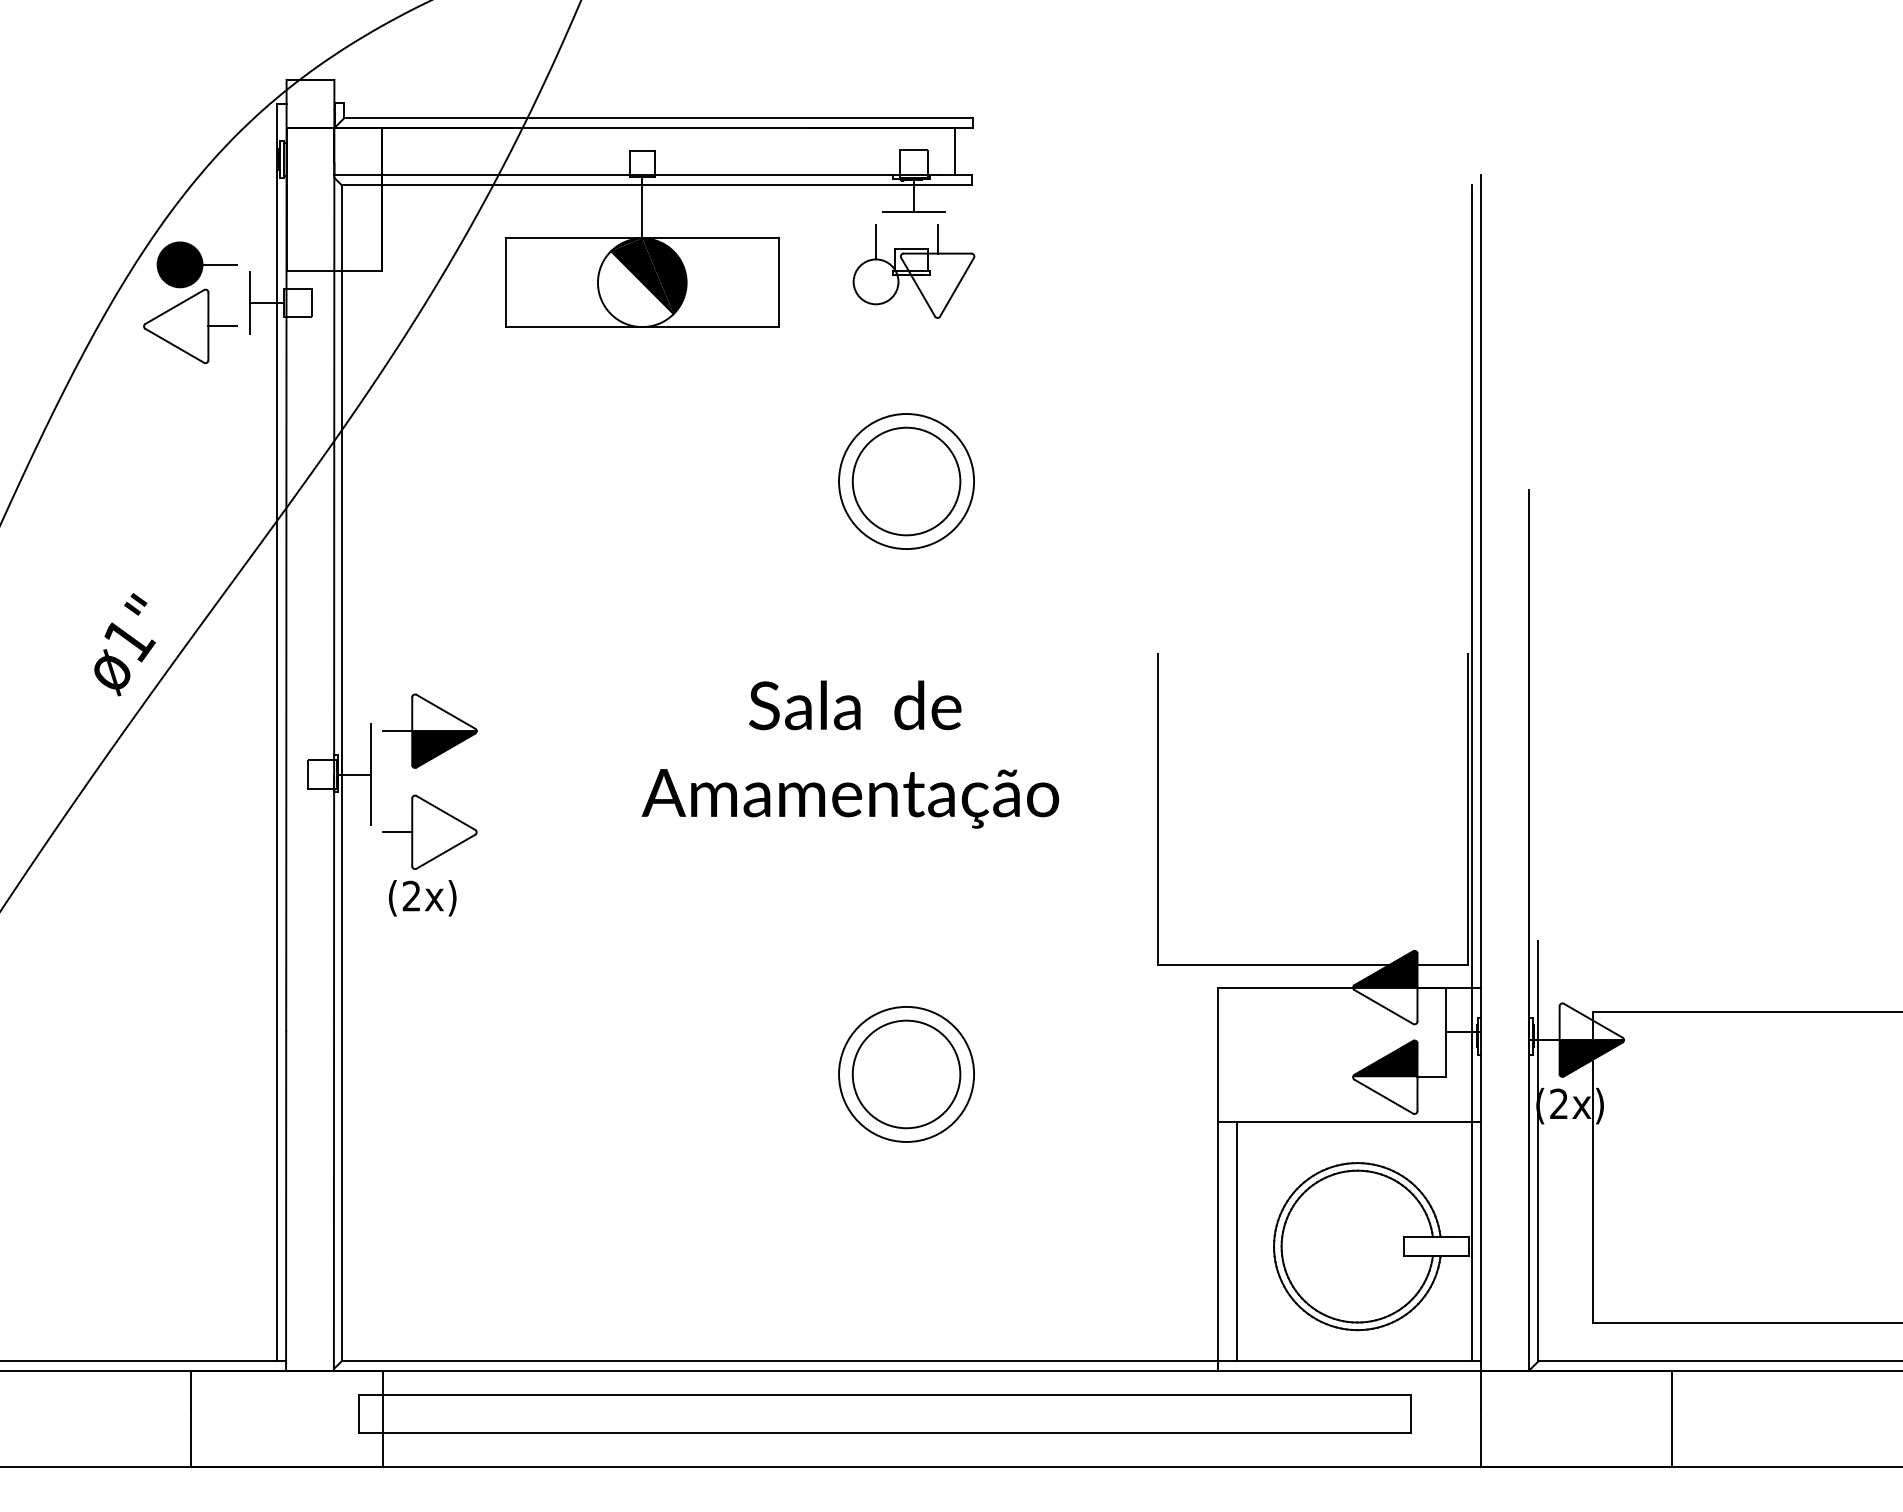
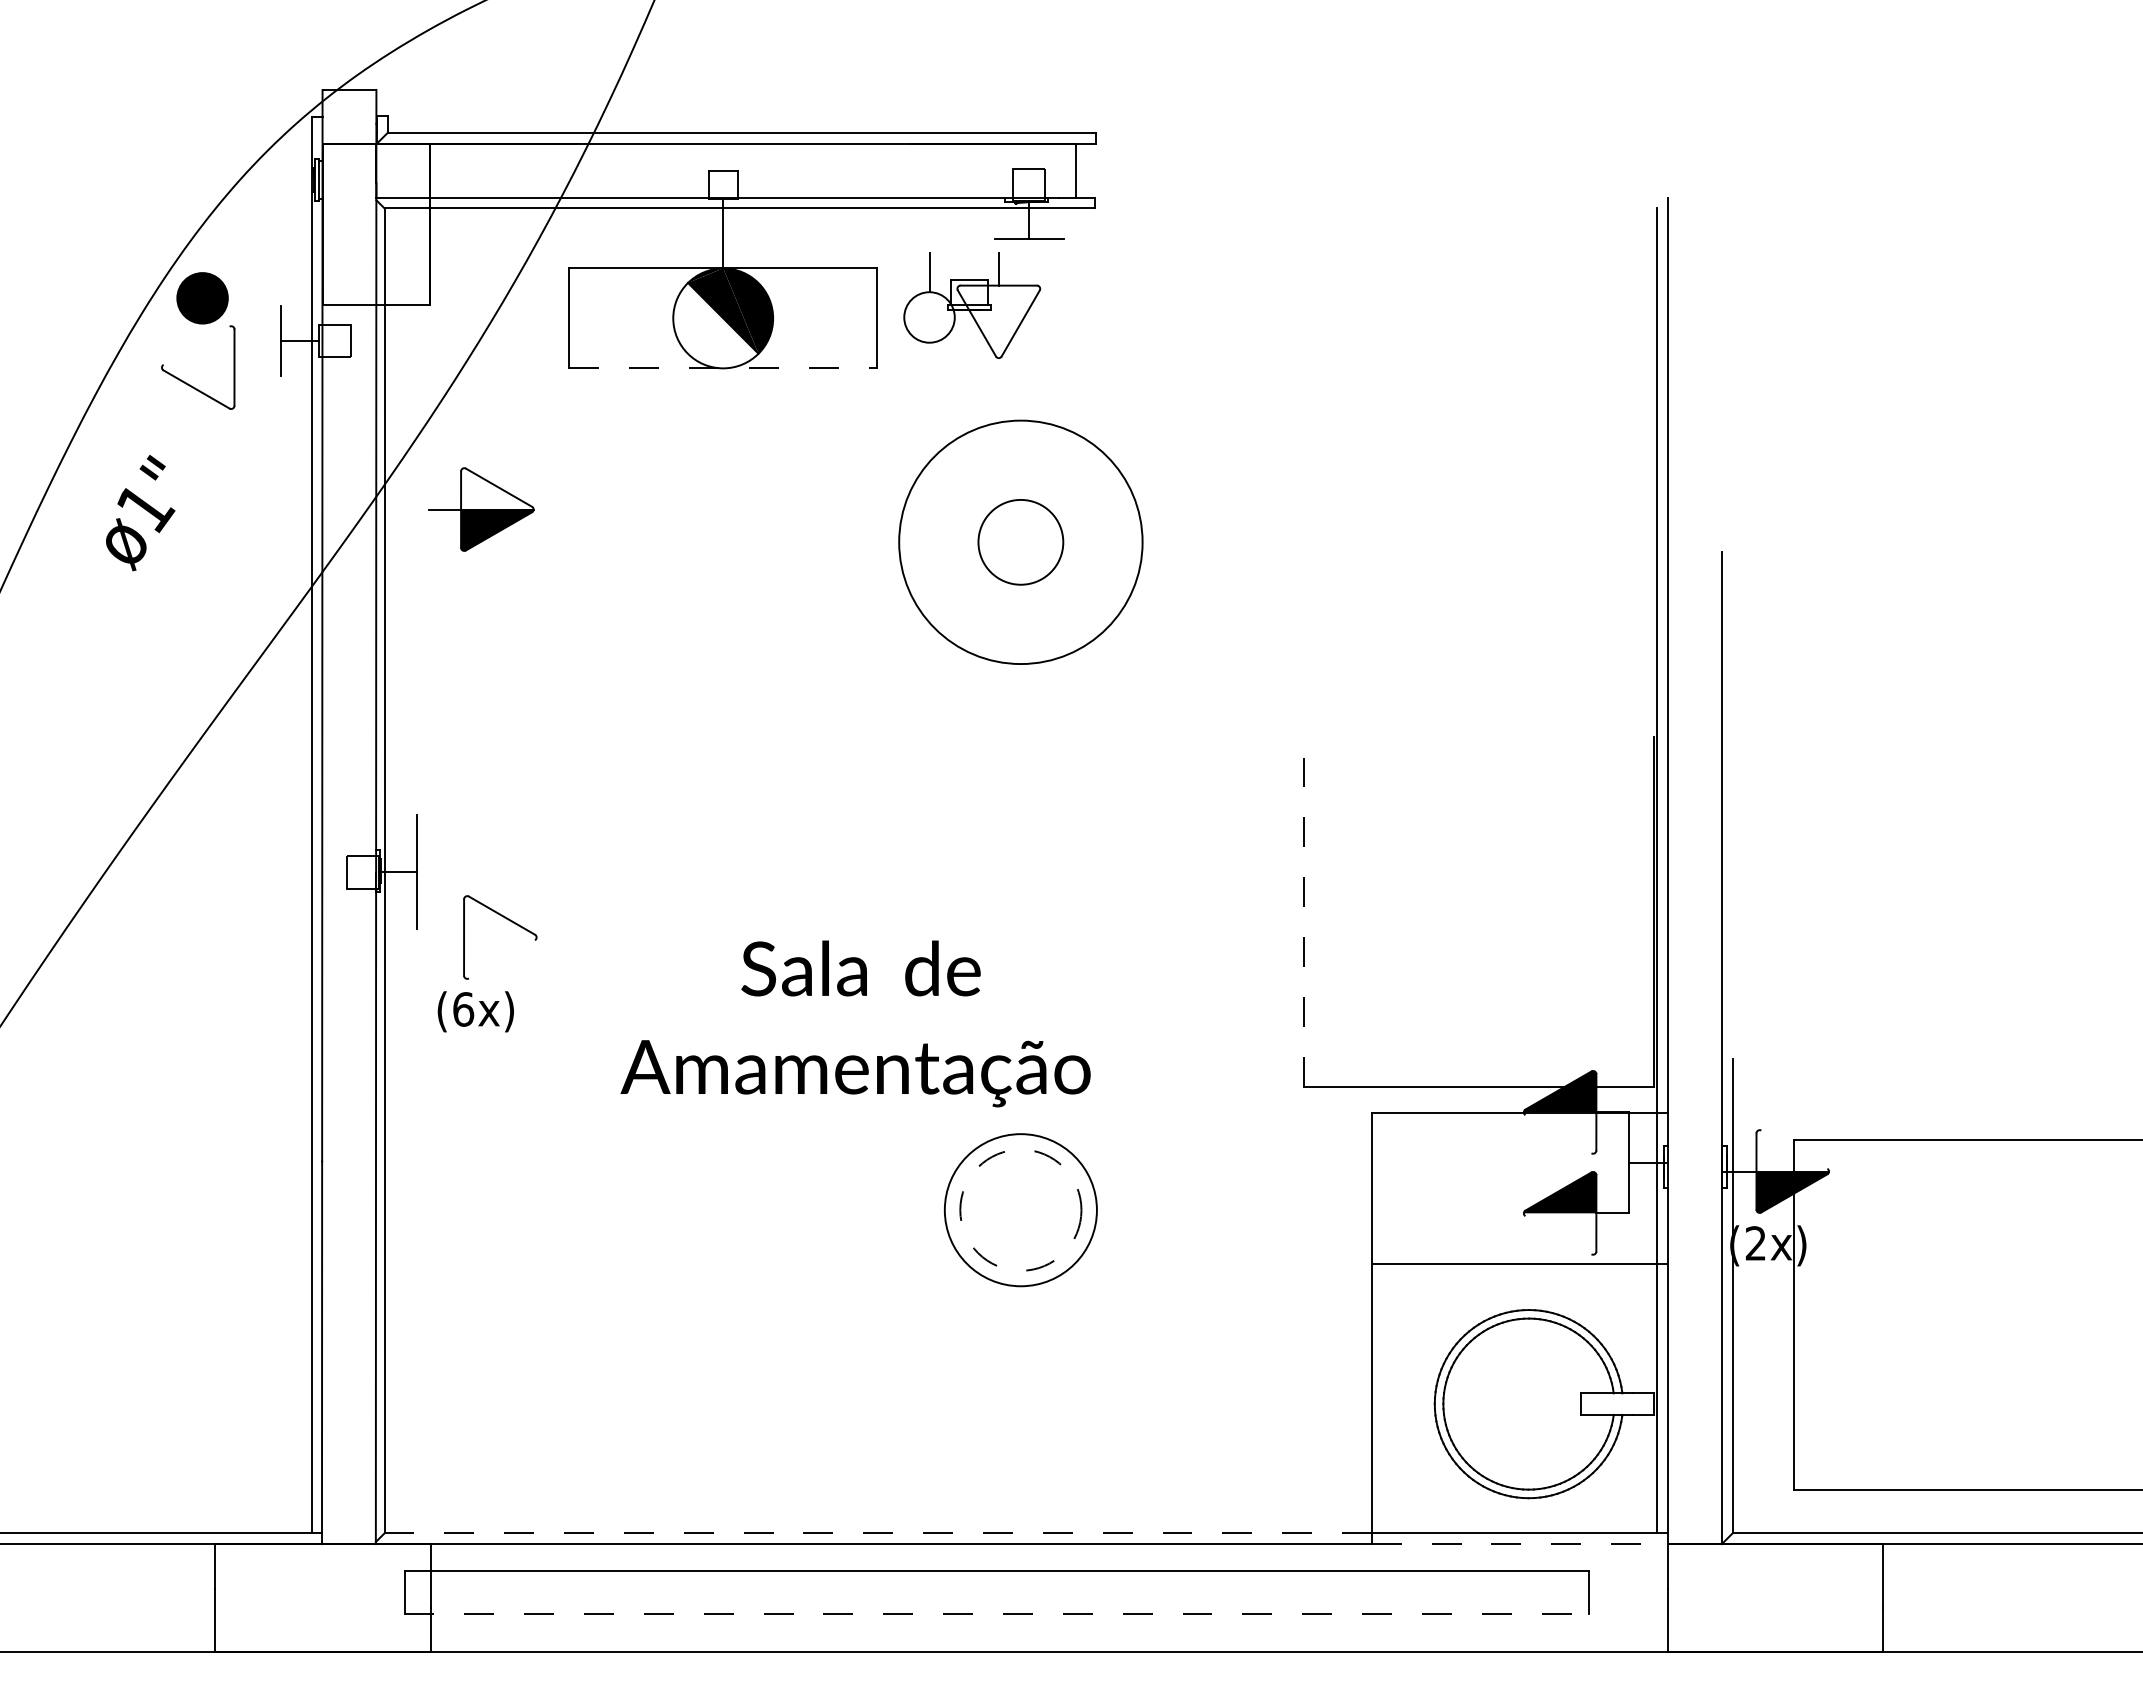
line: (219, 265) -> (246, 298), removed
part: (914, 271) -> (972, 305), moved
line: (174, 306) -> (196, 345), removed
line: (222, 326) -> (250, 367), removed
line: (642, 327) -> (723, 368), solid -> dashed
circle: (906, 480) -> (1020, 541), size x0.7
circle: (906, 481) -> (1020, 542), size x1.6
text: (124, 645) -> (140, 513), moved
part: (430, 731) -> (481, 509), moved
text: (850, 754) -> (855, 1023), moved
line: (1157, 809) -> (1303, 911), solid -> dashed
line: (397, 832) -> (447, 937), removed
line: (445, 851) -> (501, 959), removed
text: (411, 896) -> (463, 1009), (2x) -> (6x)
line: (1383, 1007) -> (1558, 1134), removed
line: (1593, 1020) -> (1794, 1149), removed
circle: (906, 1073) -> (1020, 1209), solid -> dashed
line: (1383, 1096) -> (1558, 1235), removed
line: (1237, 1241) -> (1393, 1398), removed
line: (780, 1361) -> (878, 1533), solid -> dashed
line: (1350, 1371) -> (1520, 1544), solid -> dashed
line: (885, 1433) -> (997, 1614), solid -> dashed

